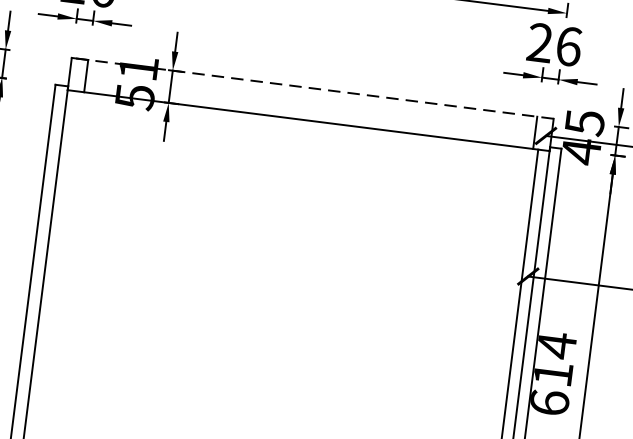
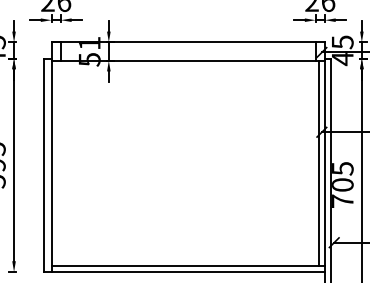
line: (313, 88) -> (188, 42), dashed -> solid
text: (552, 373) -> (342, 184), 614 -> 705

